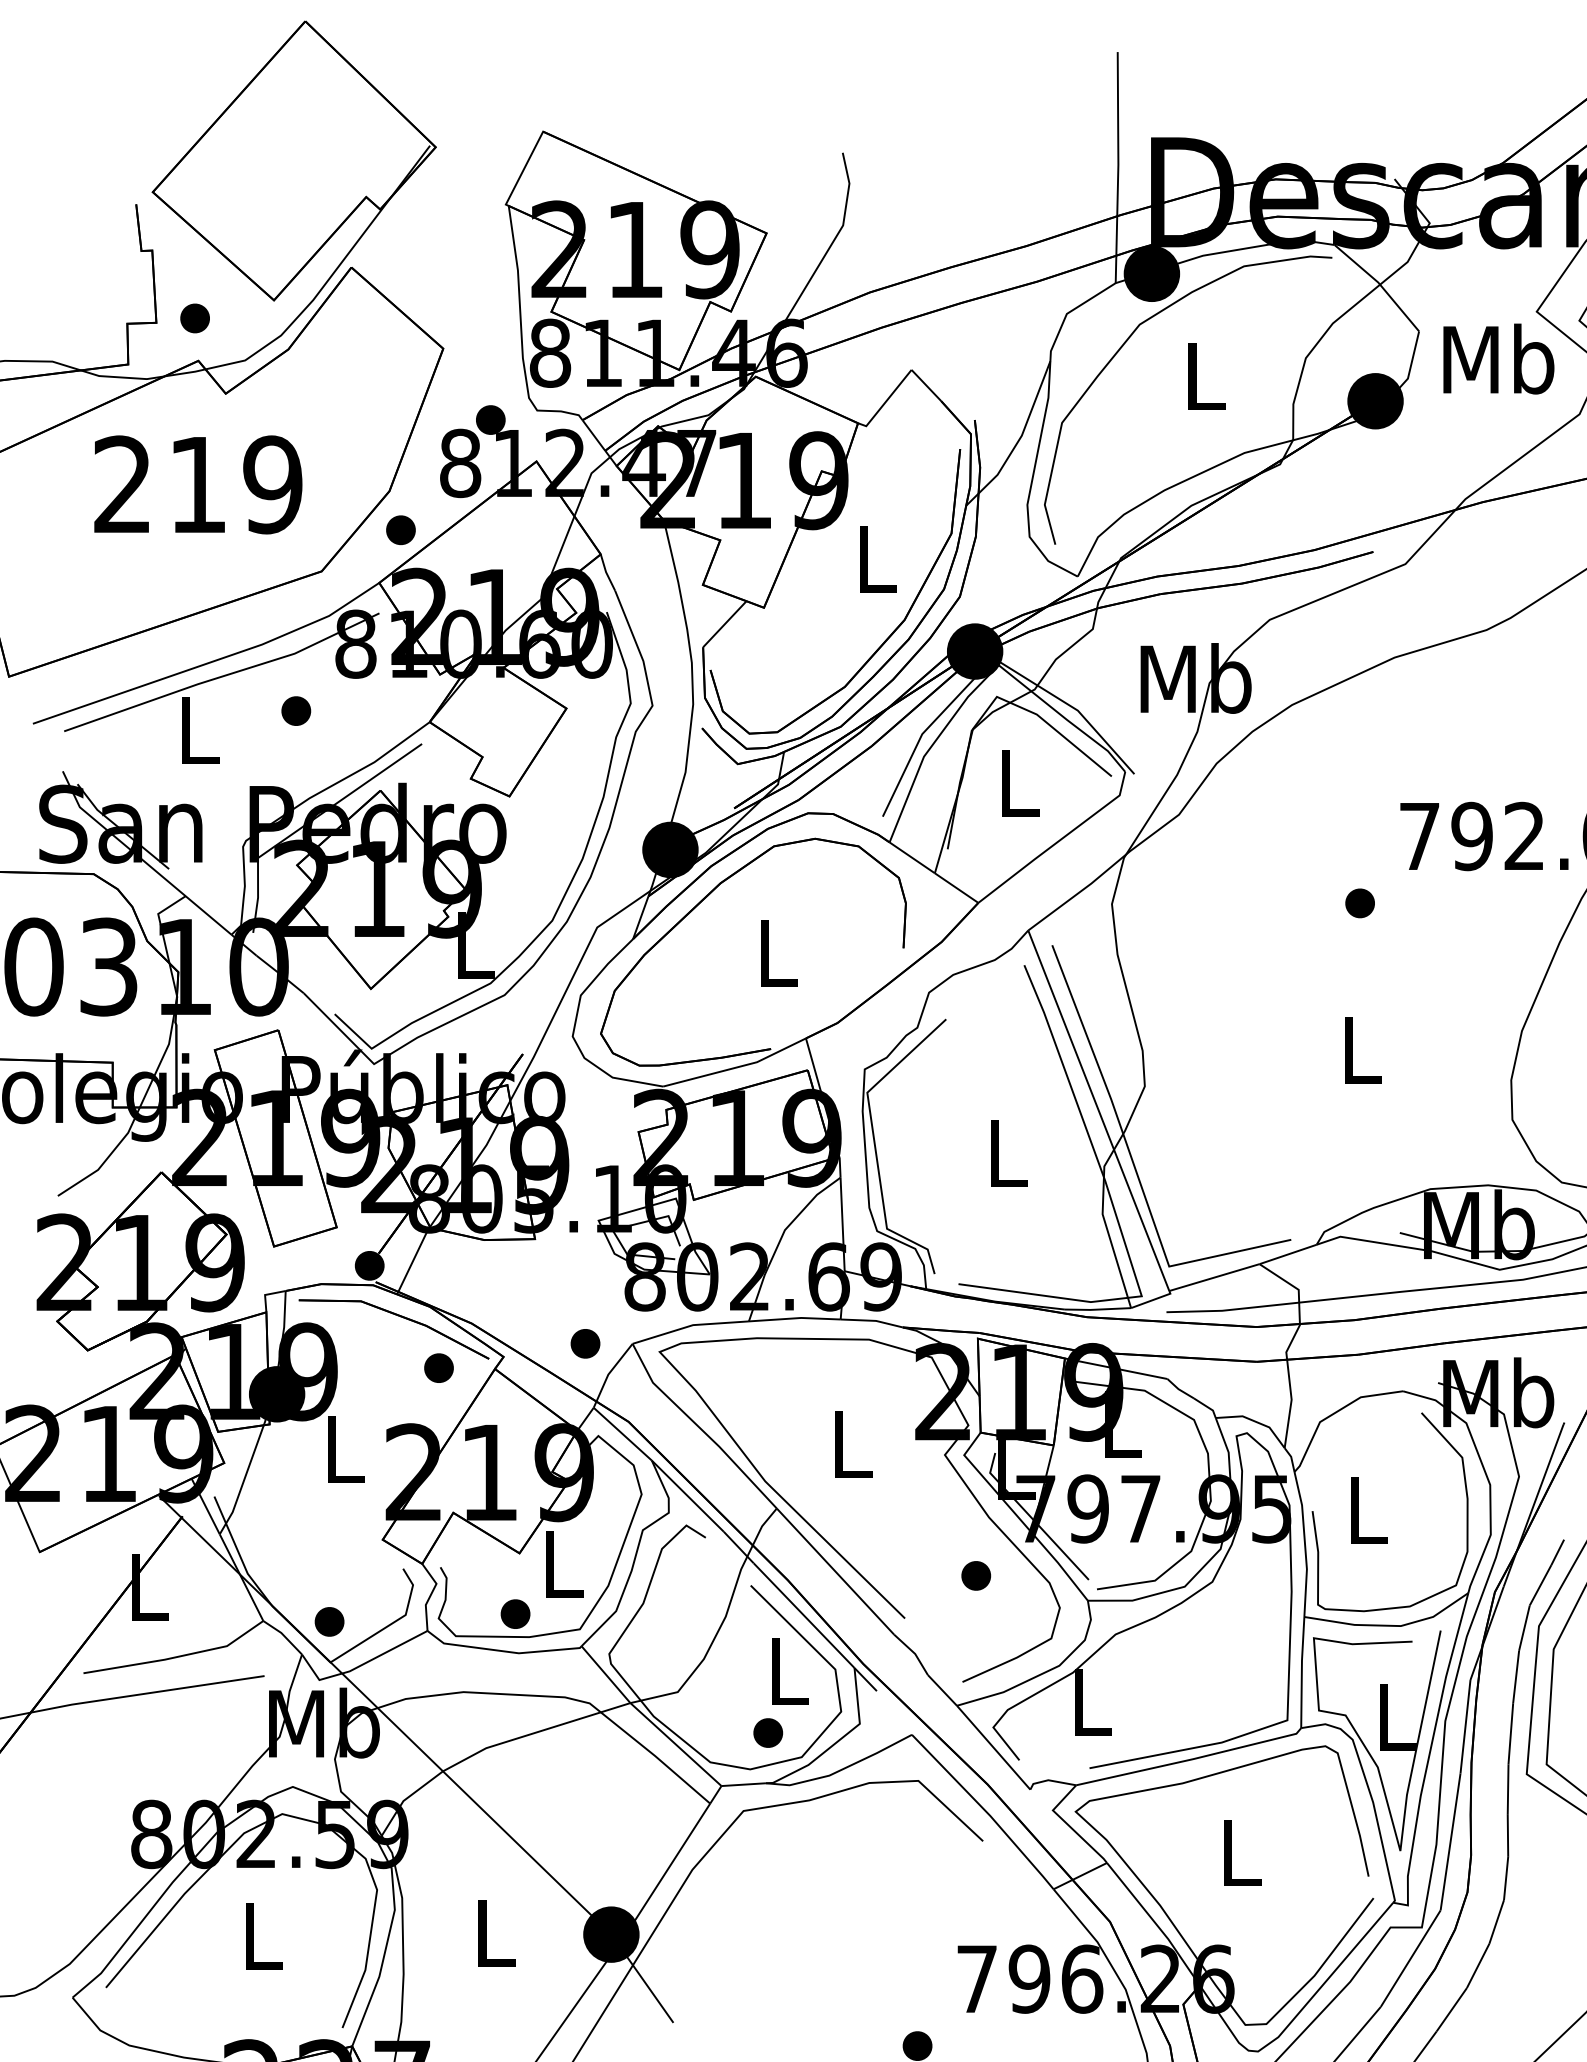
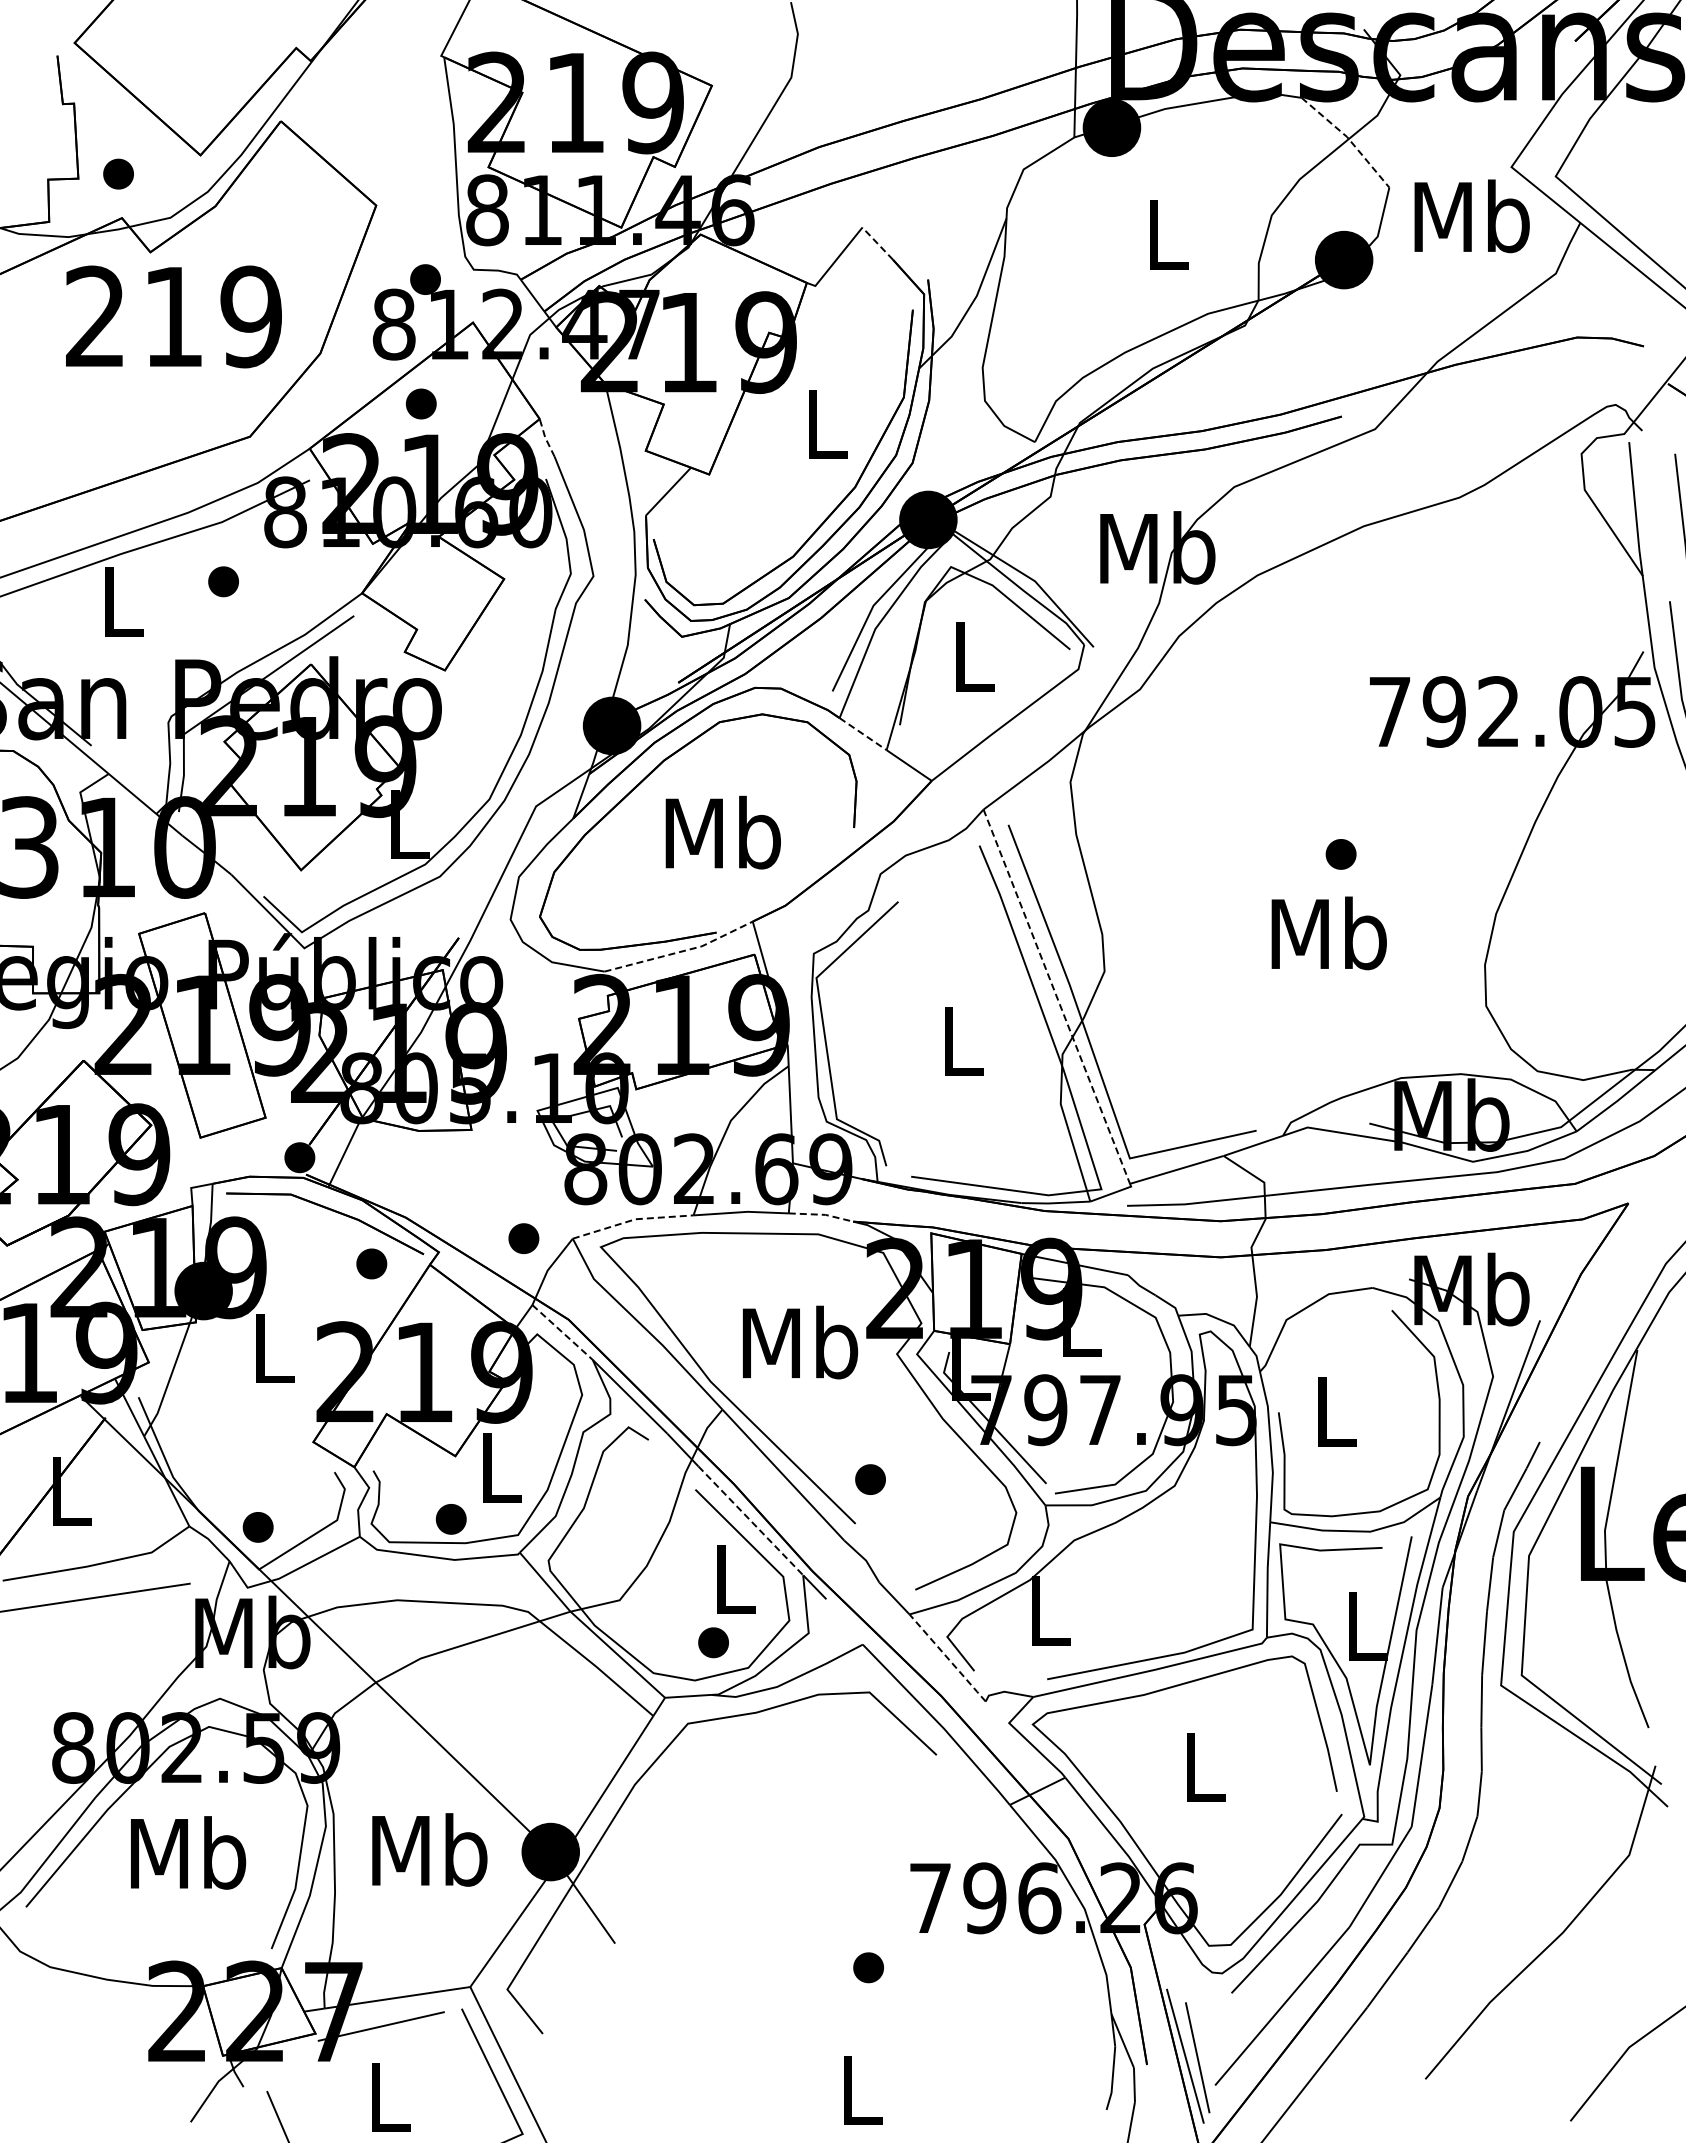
line: (1379, 285) -> (1348, 139), solid -> dashed
curve: (1121, 348) -> (1080, 205), removed
line: (926, 385) -> (877, 243), solid -> dashed
text: (197, 484) -> (173, 316), moved
part: (401, 529) -> (421, 403), moved
line: (606, 572) -> (545, 437), solid -> dashed
line: (912, 858) -> (863, 734), solid -> dashed
part: (1359, 903) -> (1340, 854), moved
text: (776, 952) -> (722, 832), L -> Mb
text: (1360, 1049) -> (1328, 933), L -> Mb
line: (737, 1067) -> (681, 951), solid -> dashed
line: (1098, 1110) -> (1056, 996), solid -> dashed
line: (873, 1320) -> (822, 1214), solid -> dashed
line: (690, 1326) -> (632, 1220), solid -> dashed
line: (622, 1434) -> (562, 1332), solid -> dashed
text: (851, 1443) -> (800, 1342), L -> Mb
part: (976, 1575) -> (870, 1479), moved
line: (804, 1616) -> (751, 1521), solid -> dashed
line: (993, 1748) -> (947, 1658), solid -> dashed
text: (494, 1932) -> (429, 1849), L -> Mb
text: (262, 1935) -> (188, 1852), L -> Mb

